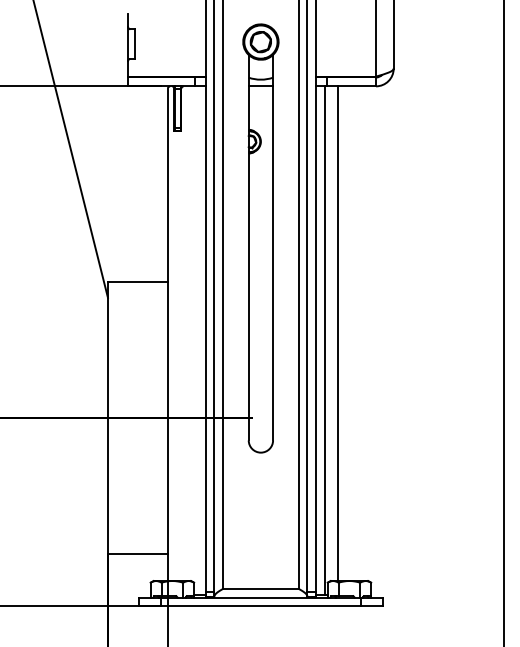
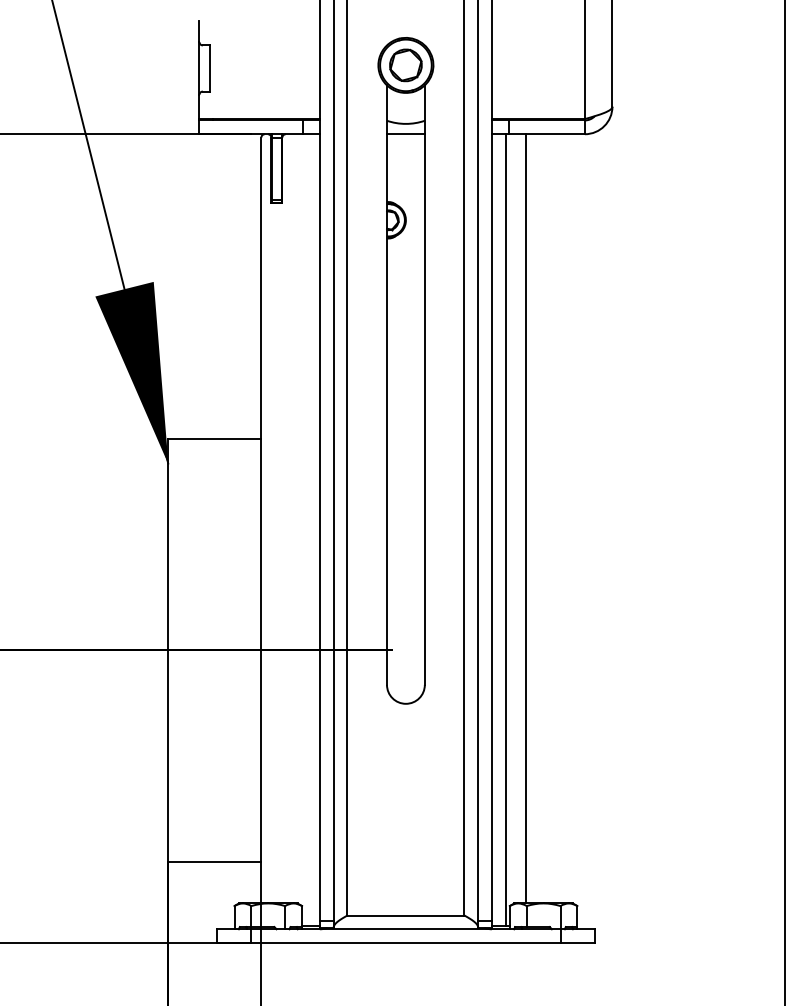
fill: (84, 239) -> (131, 372), added

